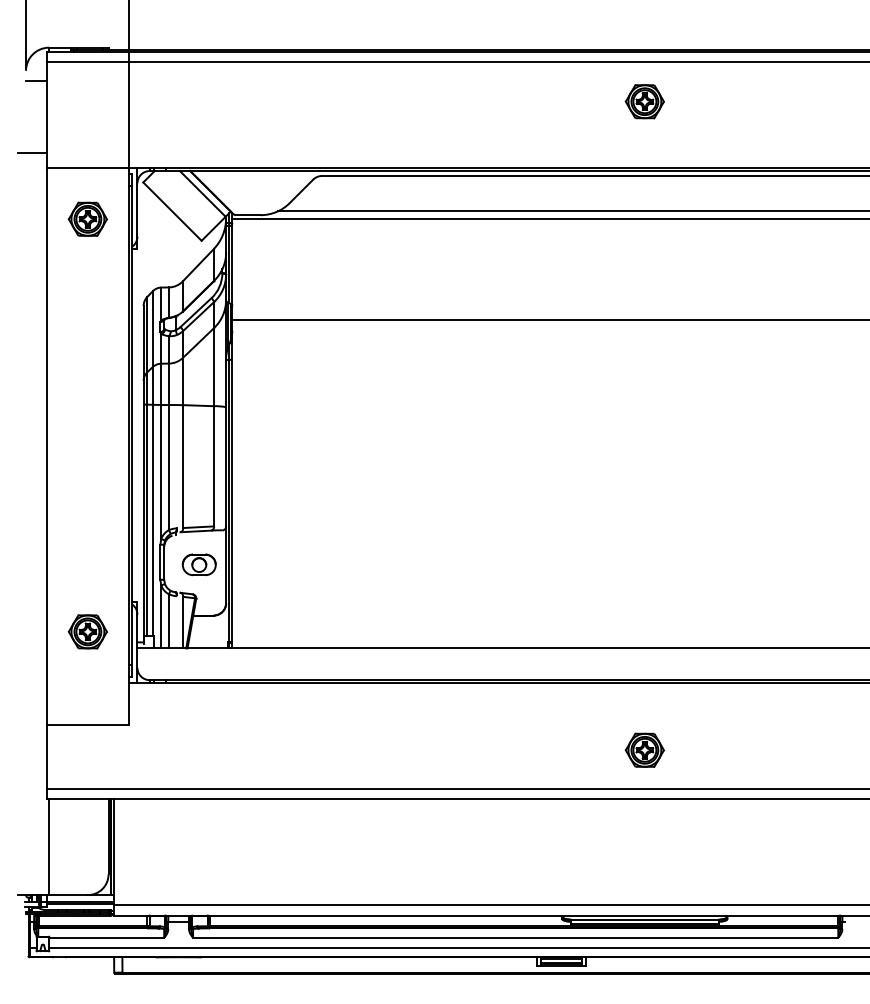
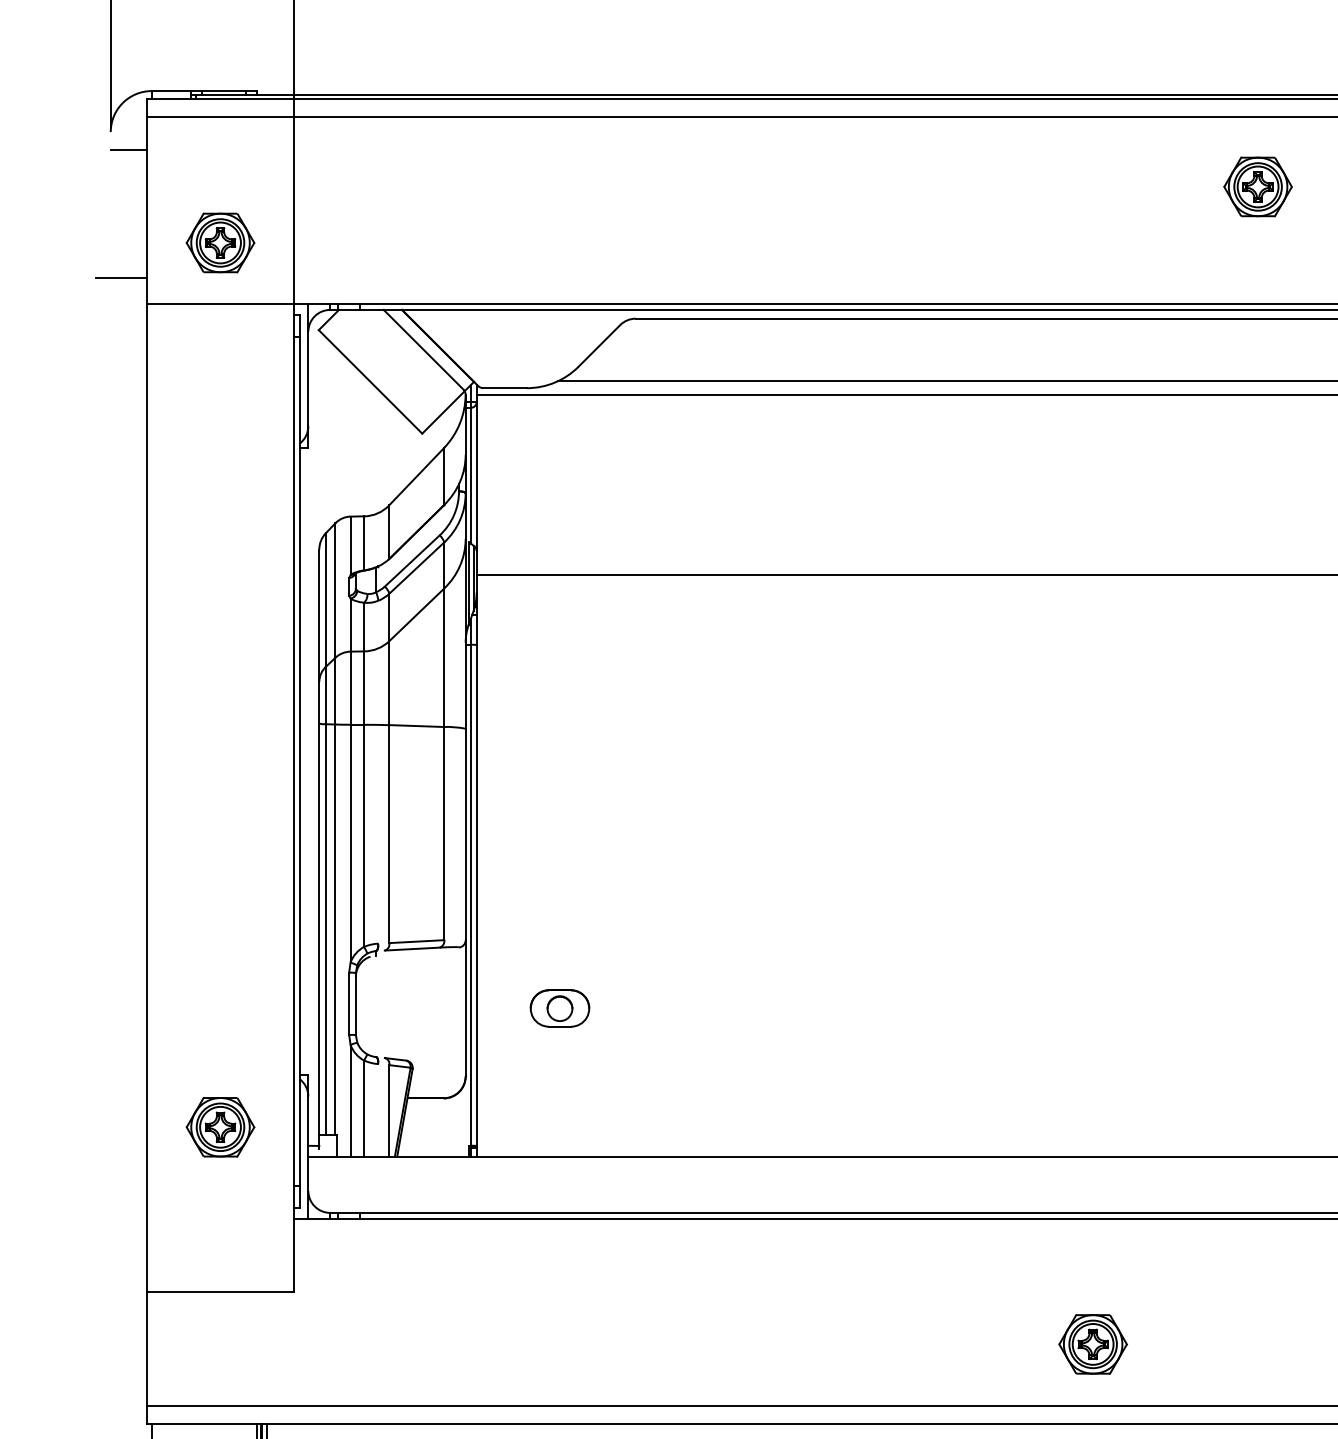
part: (644, 101) -> (1257, 186), moved
part: (87, 218) -> (219, 241), moved
part: (198, 564) -> (558, 1007), moved
part: (644, 749) -> (1092, 1342), moved

